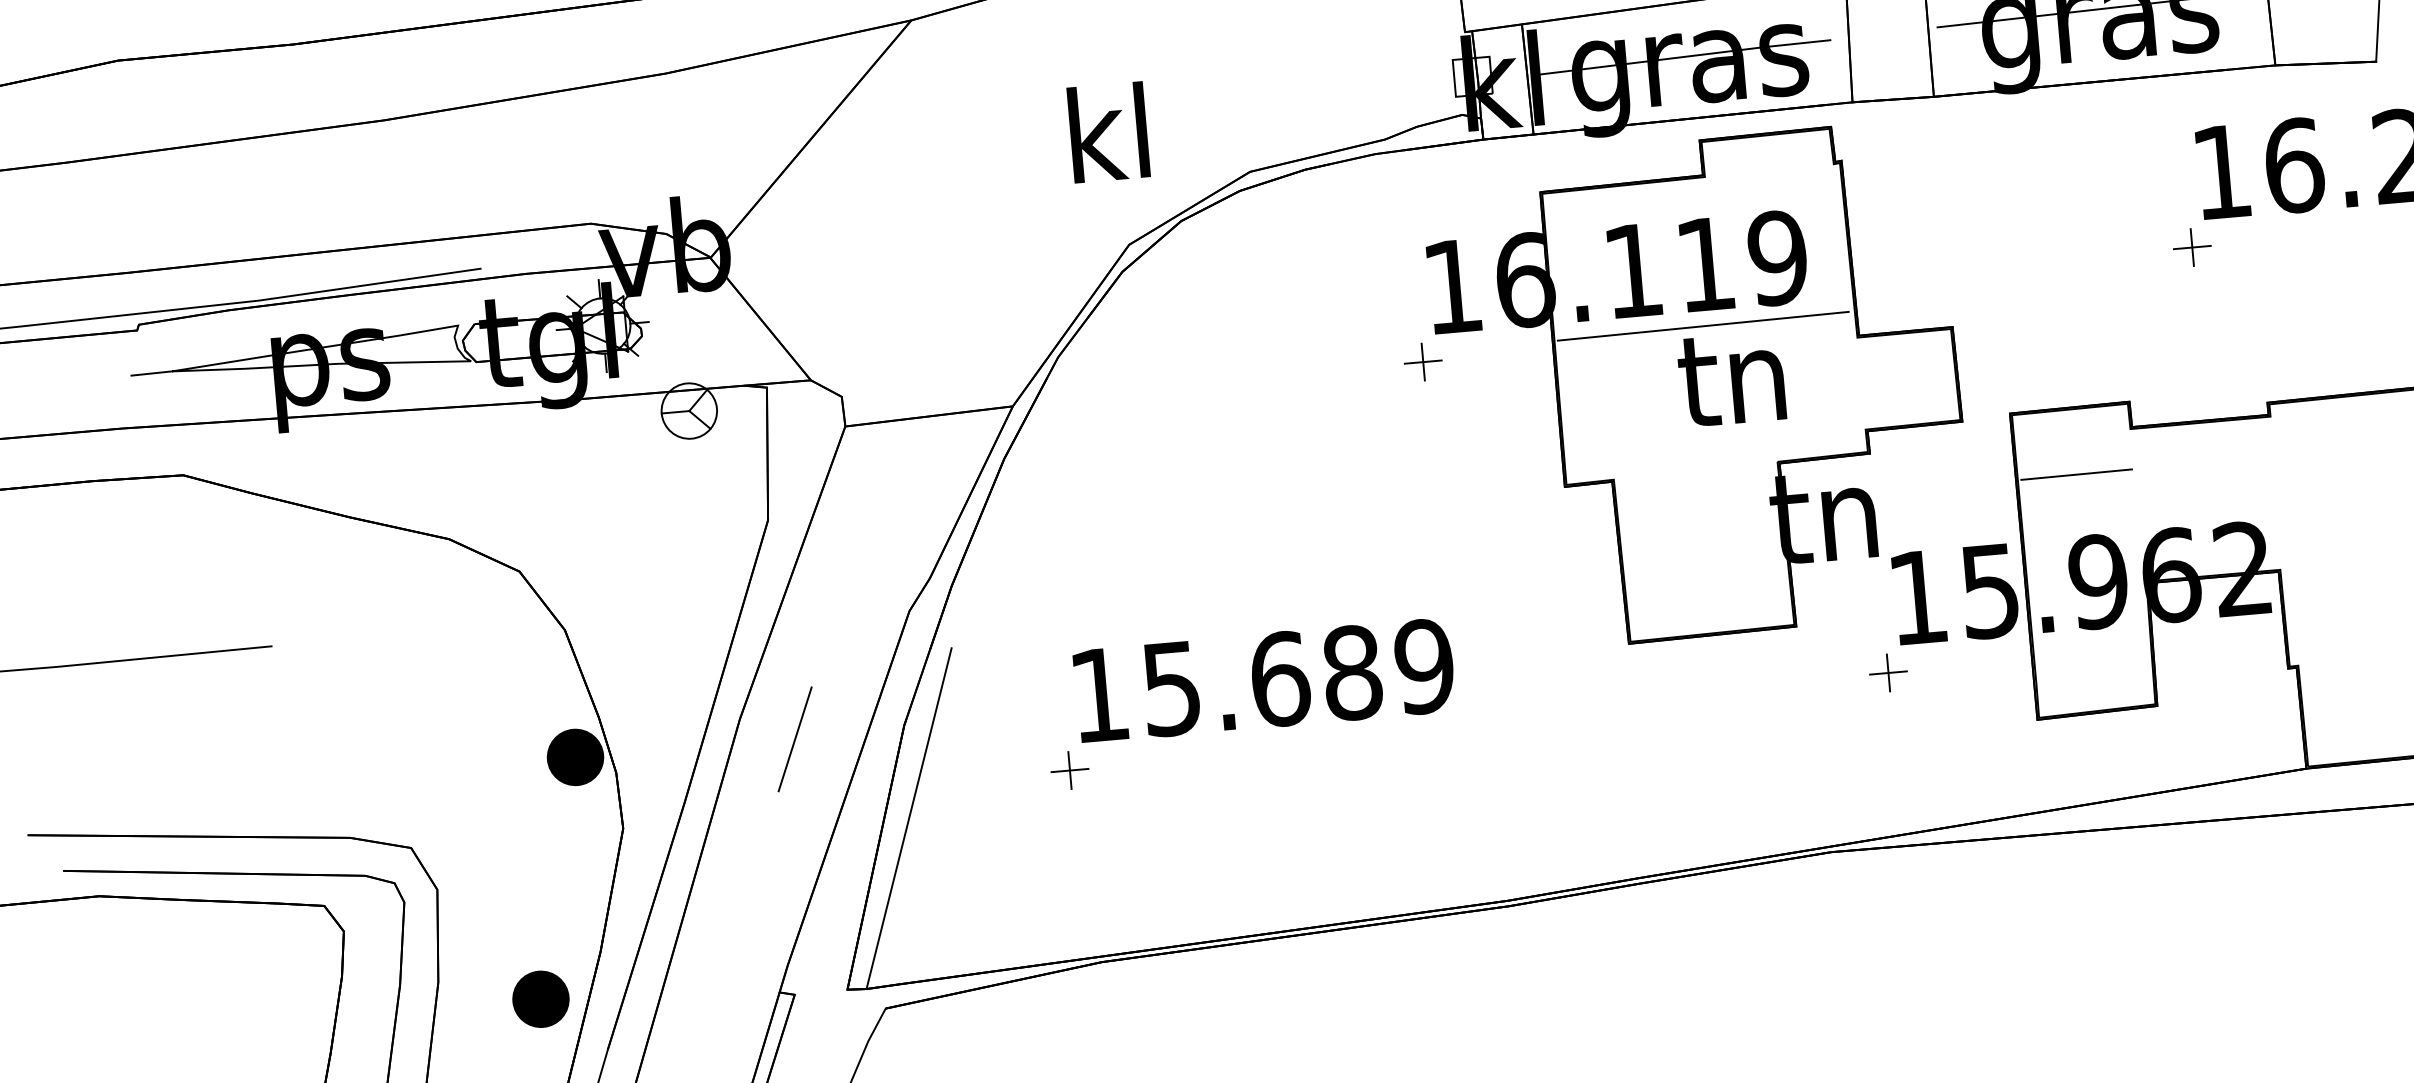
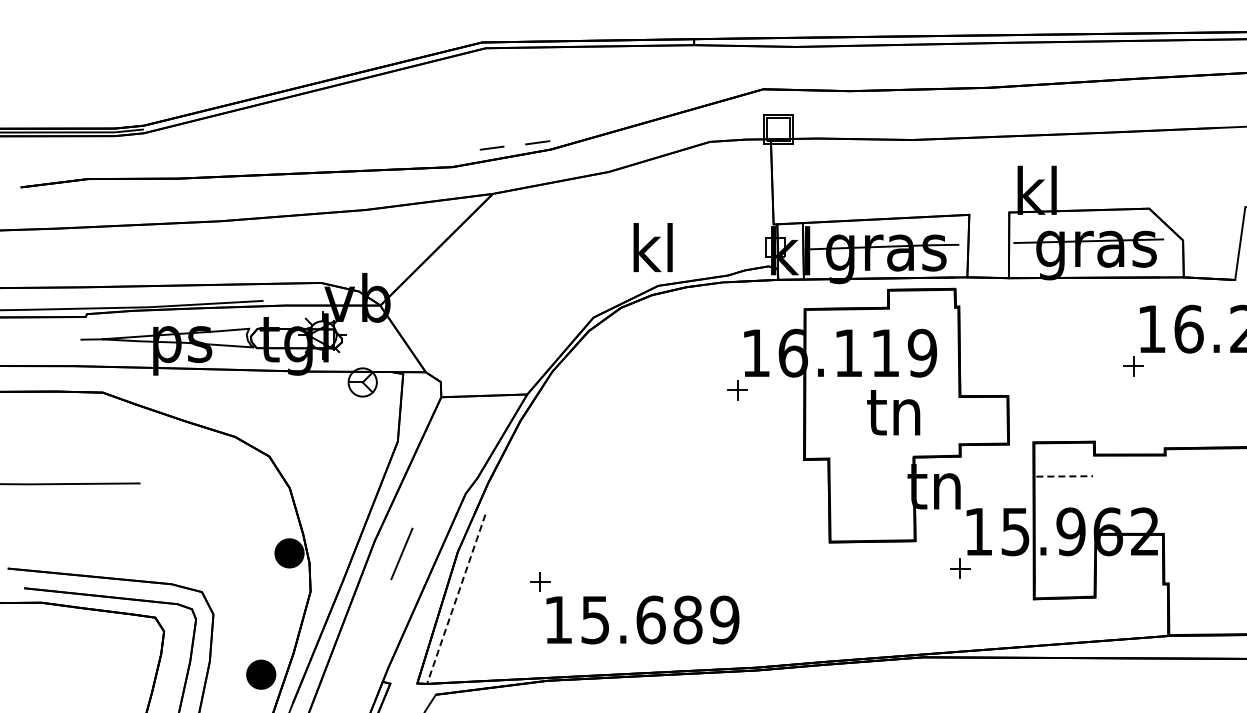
text: (1107, 132) -> (652, 247), moved
line: (1703, 326) -> (881, 384), removed
line: (2078, 474) -> (1065, 476), solid -> dashed
text: (1263, 679) -> (642, 619), moved
line: (909, 818) -> (456, 599), solid -> dashed

